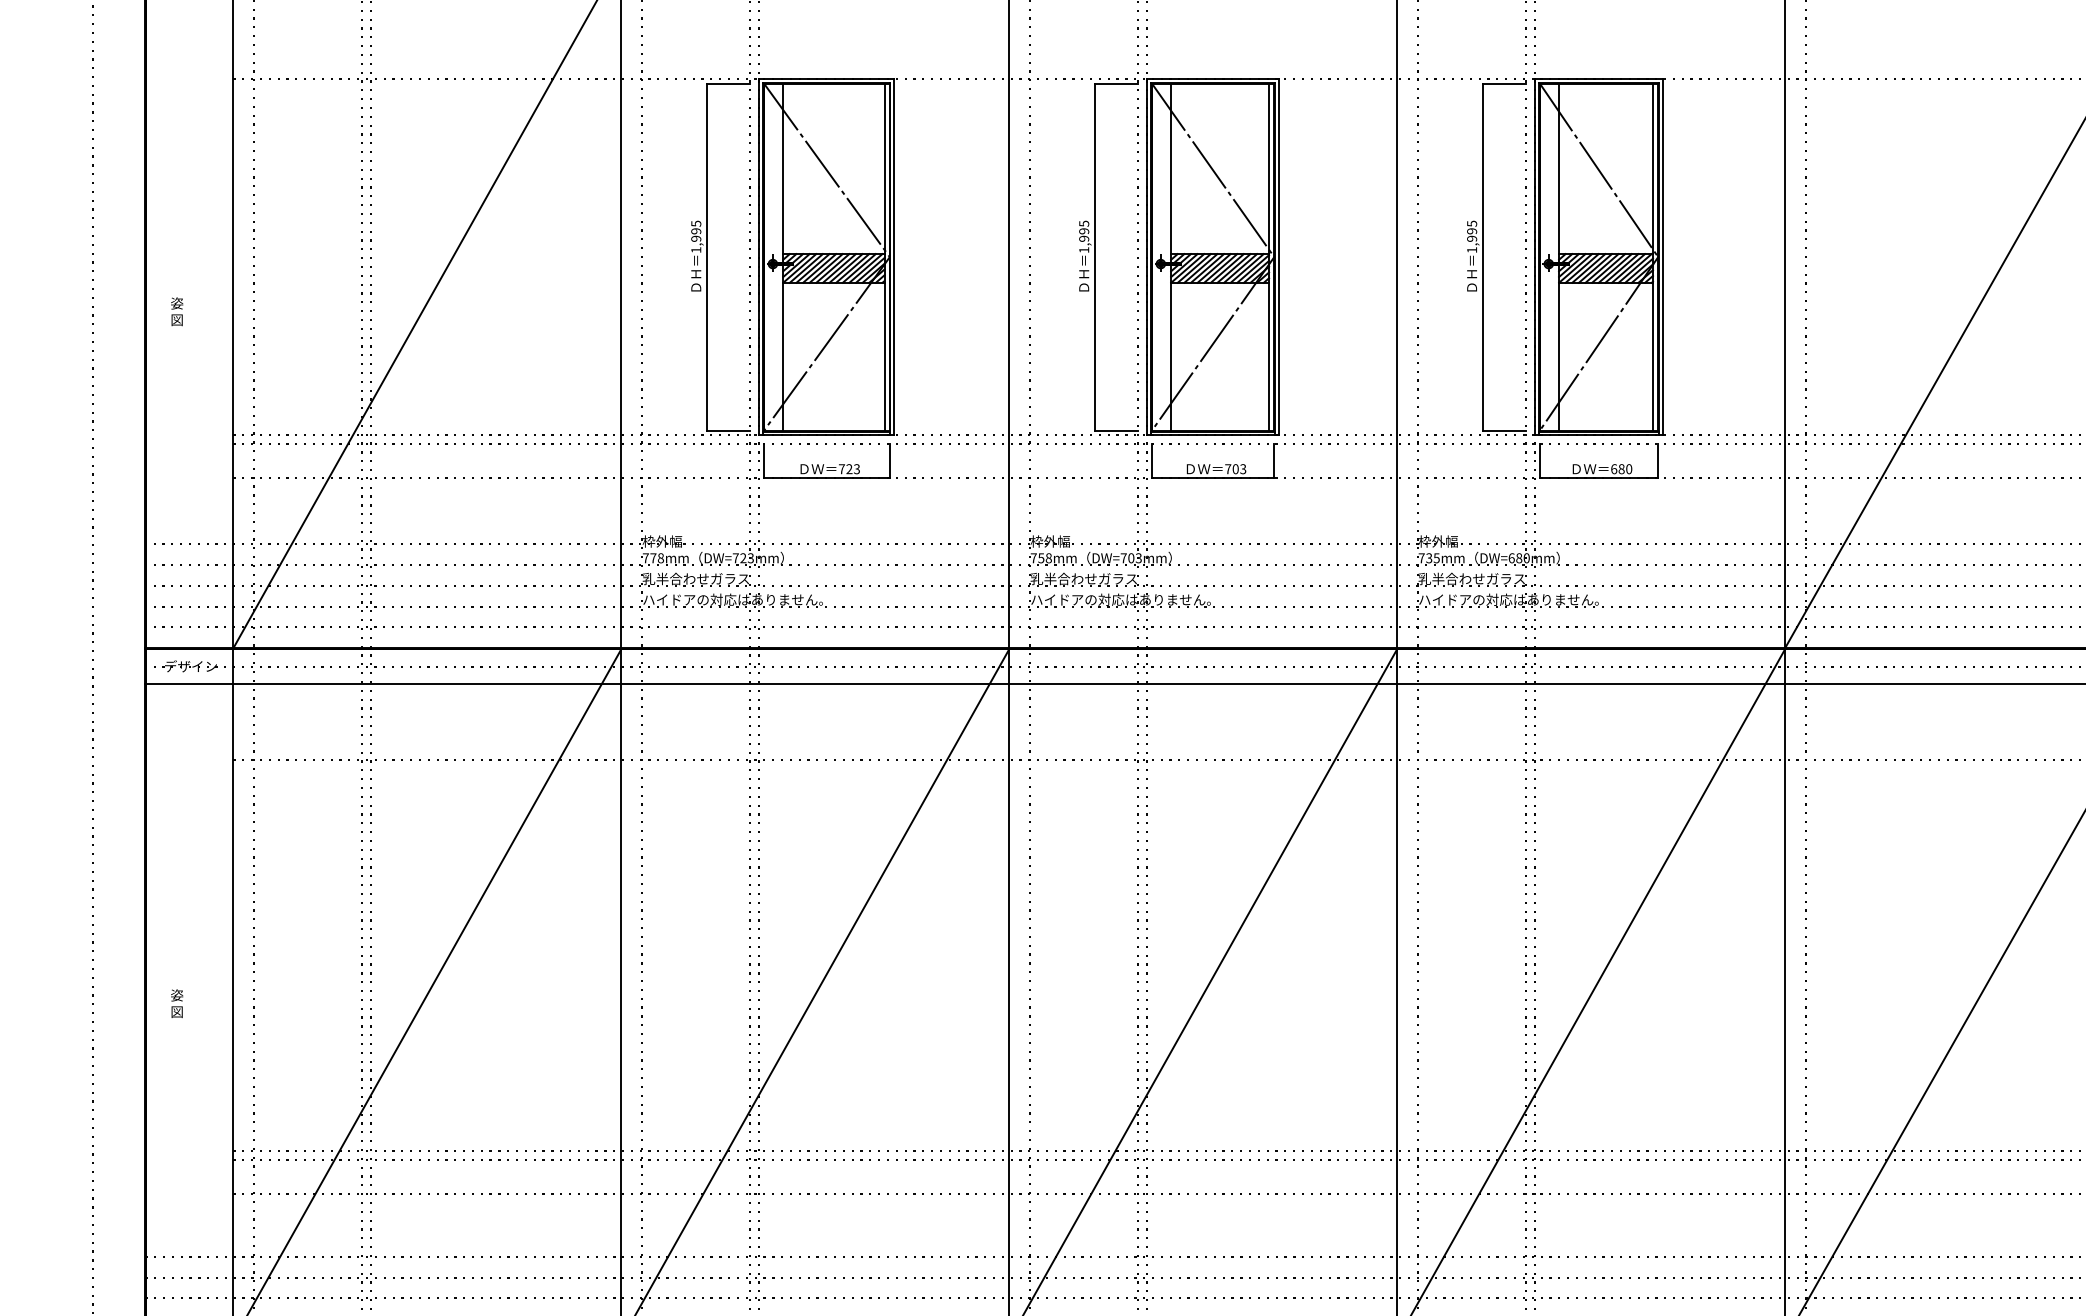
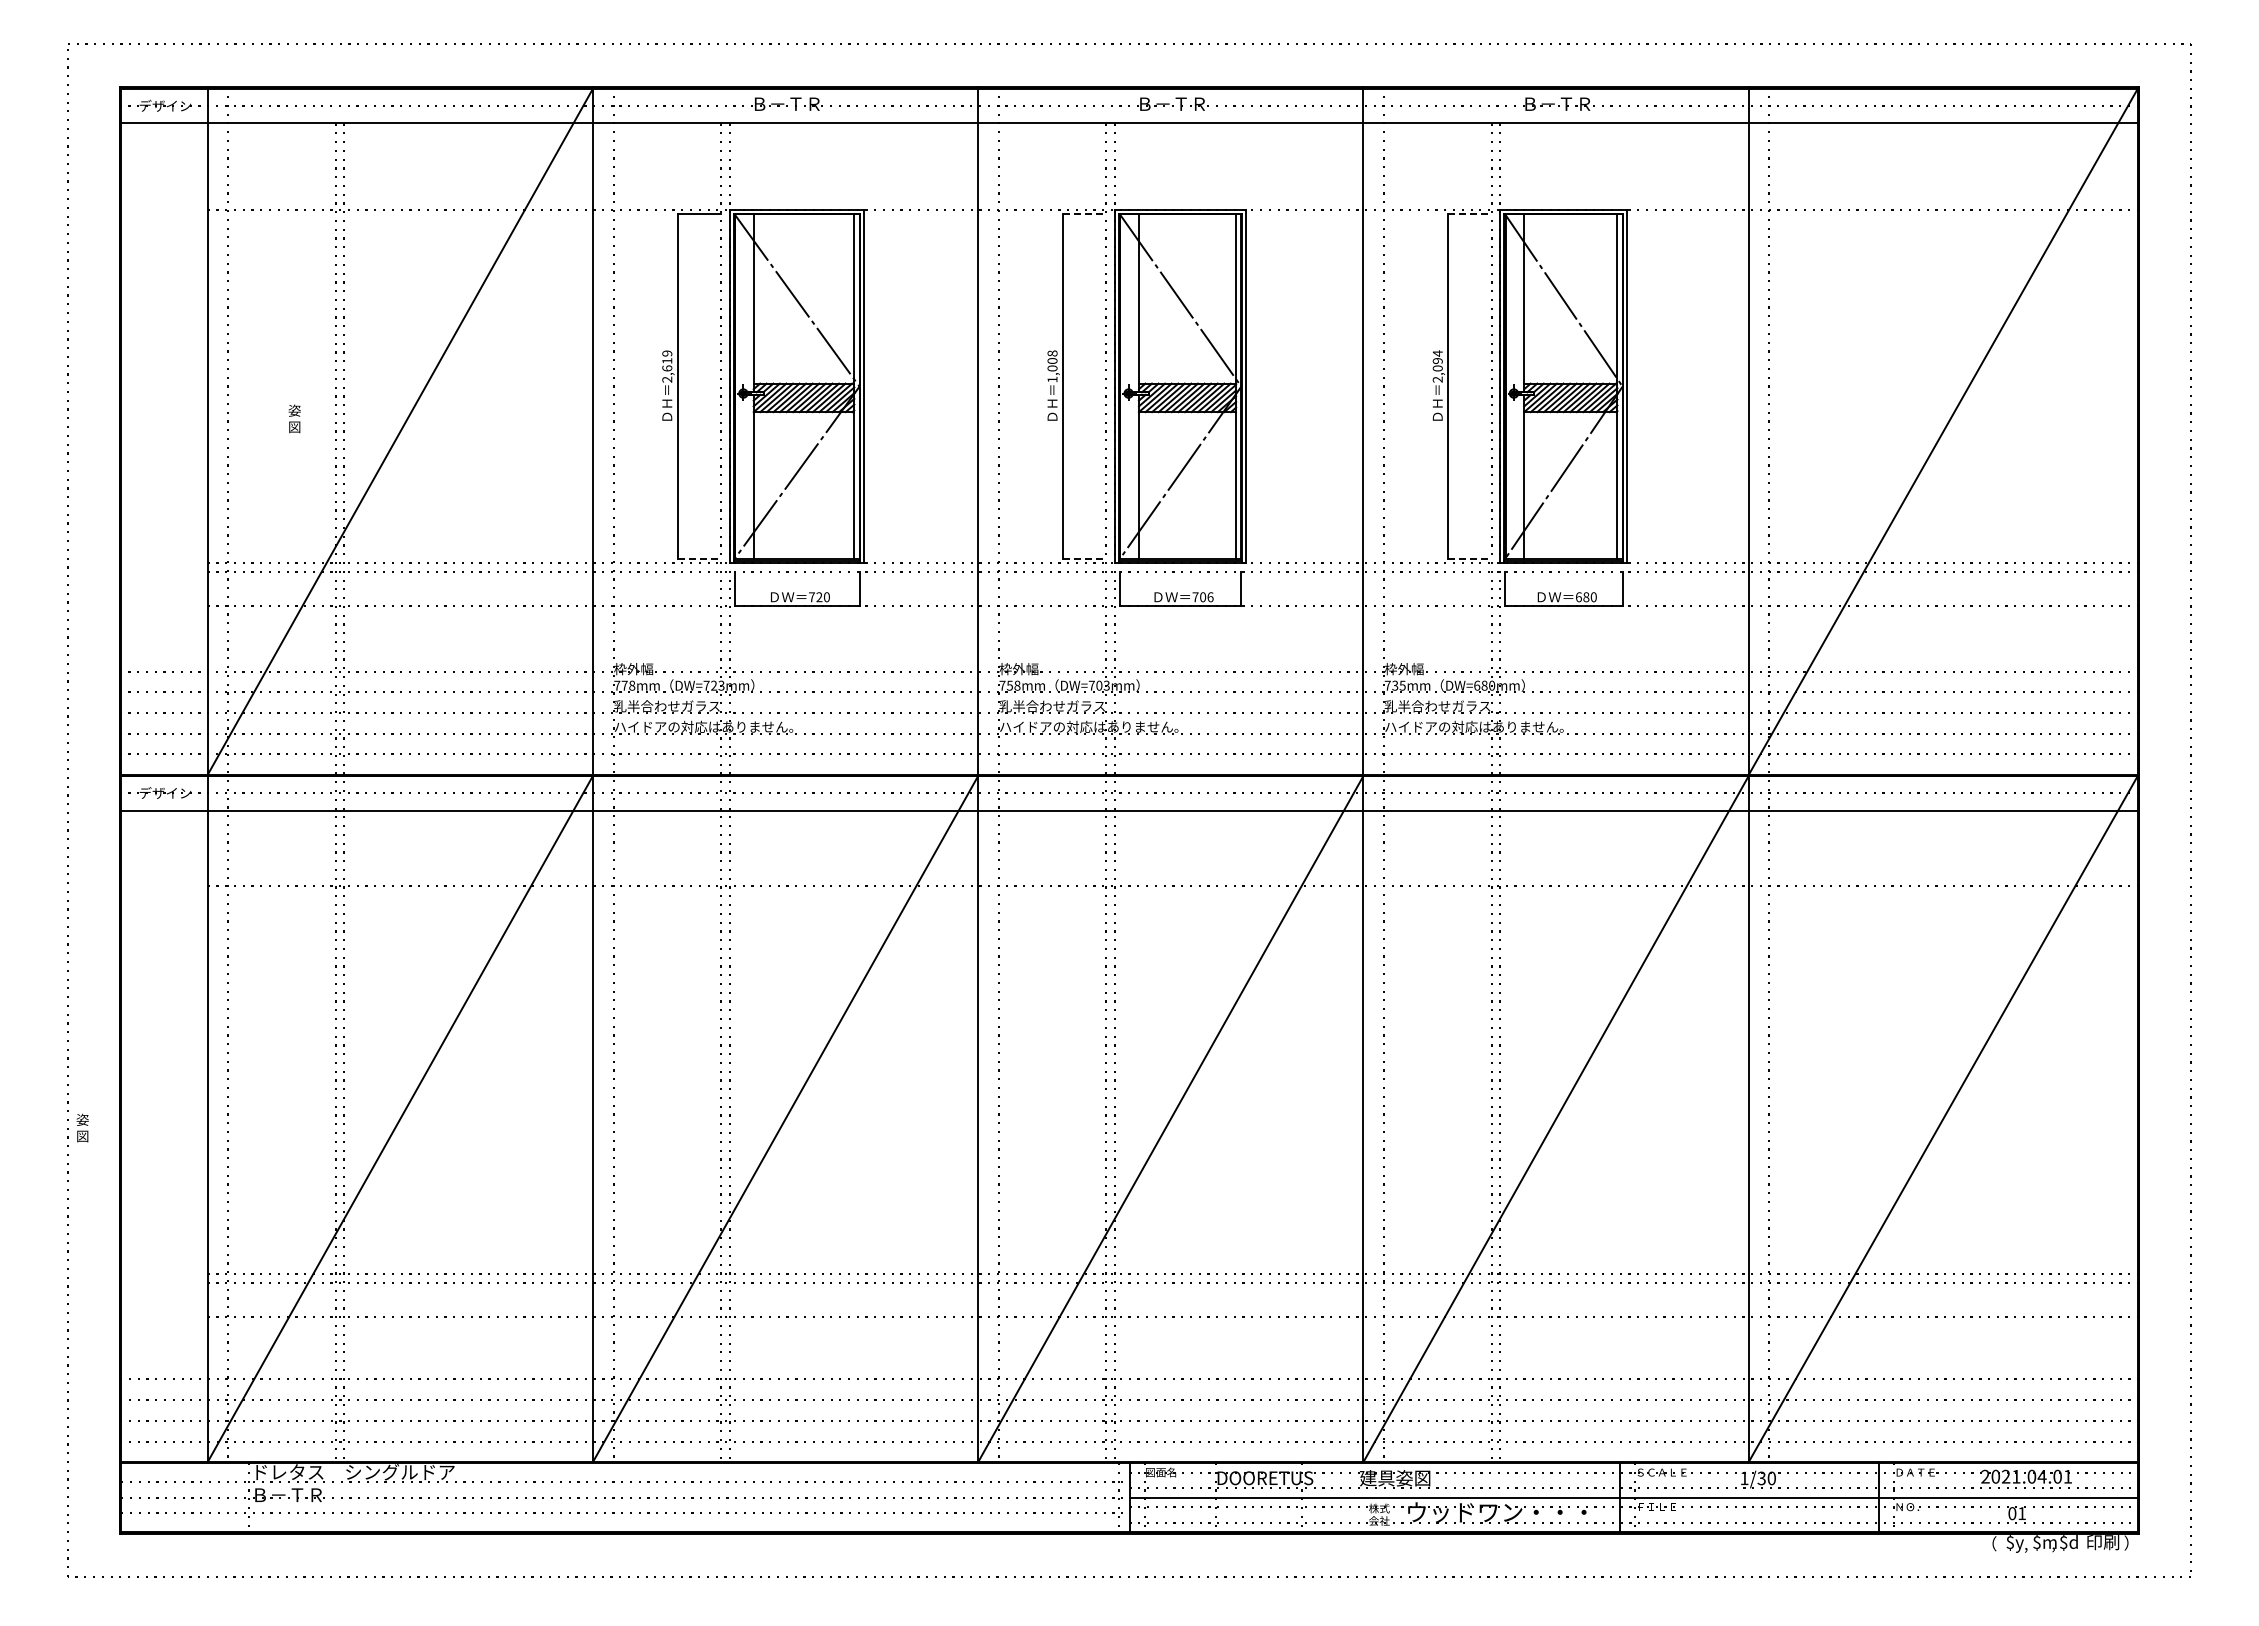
line: (1116, 83) -> (1084, 214), solid -> dashed
line: (1505, 83) -> (1470, 214), solid -> dashed
text: (1084, 230) -> (1052, 360), 1,995 -> 1,008
text: (696, 236) -> (667, 366), 1,995 -> 2,619
text: (1471, 236) -> (1437, 366), 1,995 -> 2,094
text: (176, 311) -> (294, 418), moved
line: (728, 430) -> (699, 558), solid -> dashed
line: (1116, 430) -> (1084, 558), solid -> dashed
line: (1505, 430) -> (1470, 558), solid -> dashed
text: (856, 469) -> (826, 597), 723 -> 720
text: (1243, 469) -> (1210, 597), 703 -> 706
text: (176, 1003) -> (82, 1127), moved

